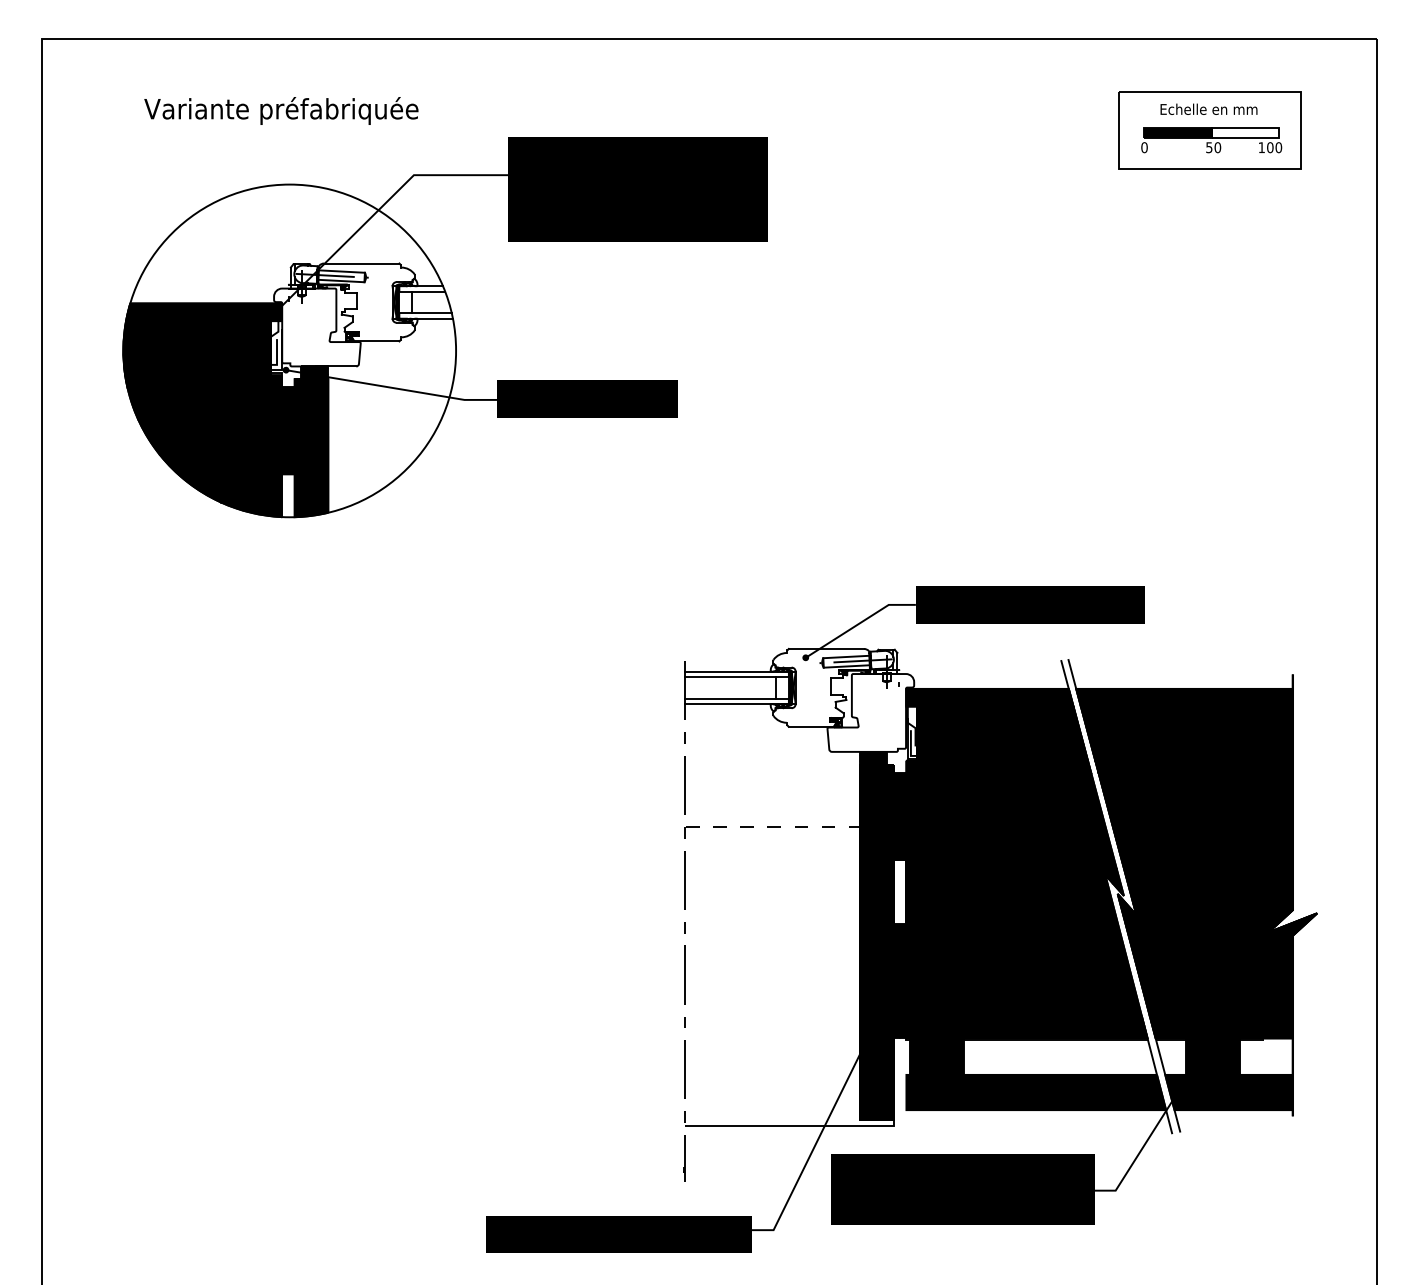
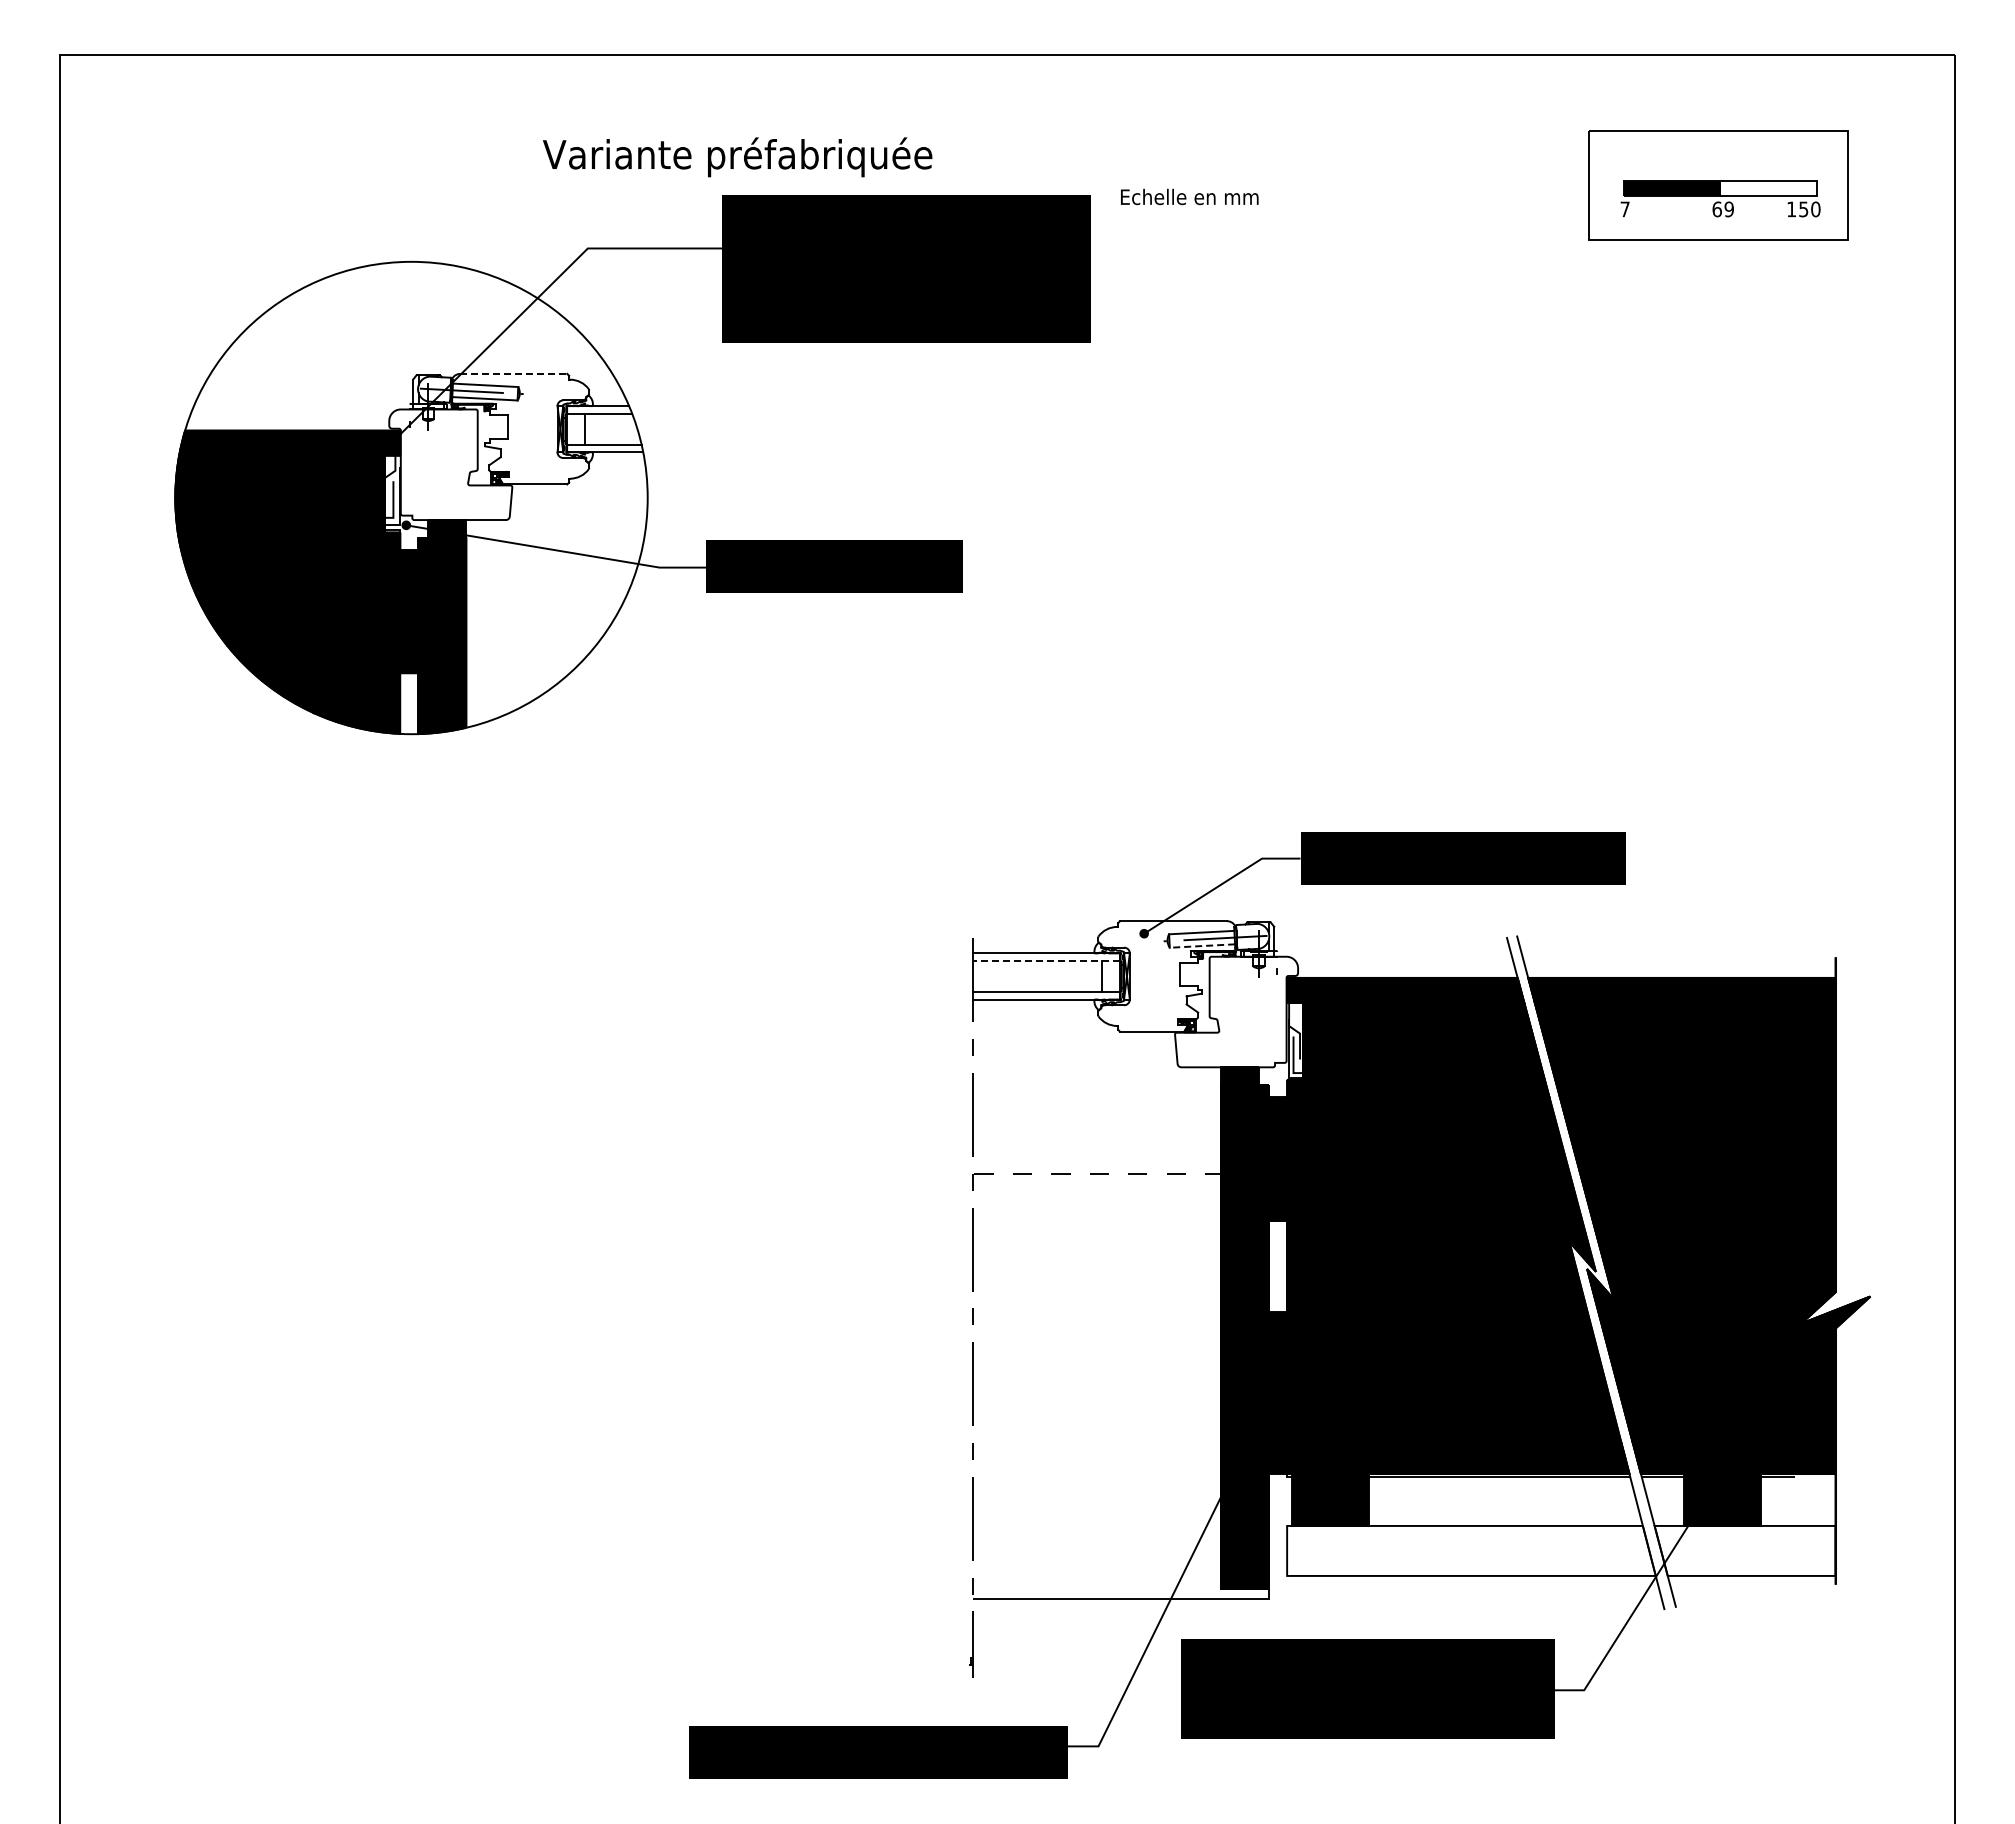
text: (1208, 108) -> (1189, 196), moved
text: (281, 111) -> (737, 157), moved
text: (1144, 147) -> (1624, 209), 0 -> 7
text: (1213, 147) -> (1722, 209), 50 -> 69
text: (1270, 147) -> (1803, 209), 100 -> 150
line: (362, 263) -> (514, 373), solid -> dashed
line: (846, 666) -> (1202, 946), solid -> dashed
line: (736, 677) -> (1046, 961), solid -> dashed
fill: (1036, 1092) -> (1471, 1550), removed
fill: (1228, 1092) -> (1744, 1550), removed

